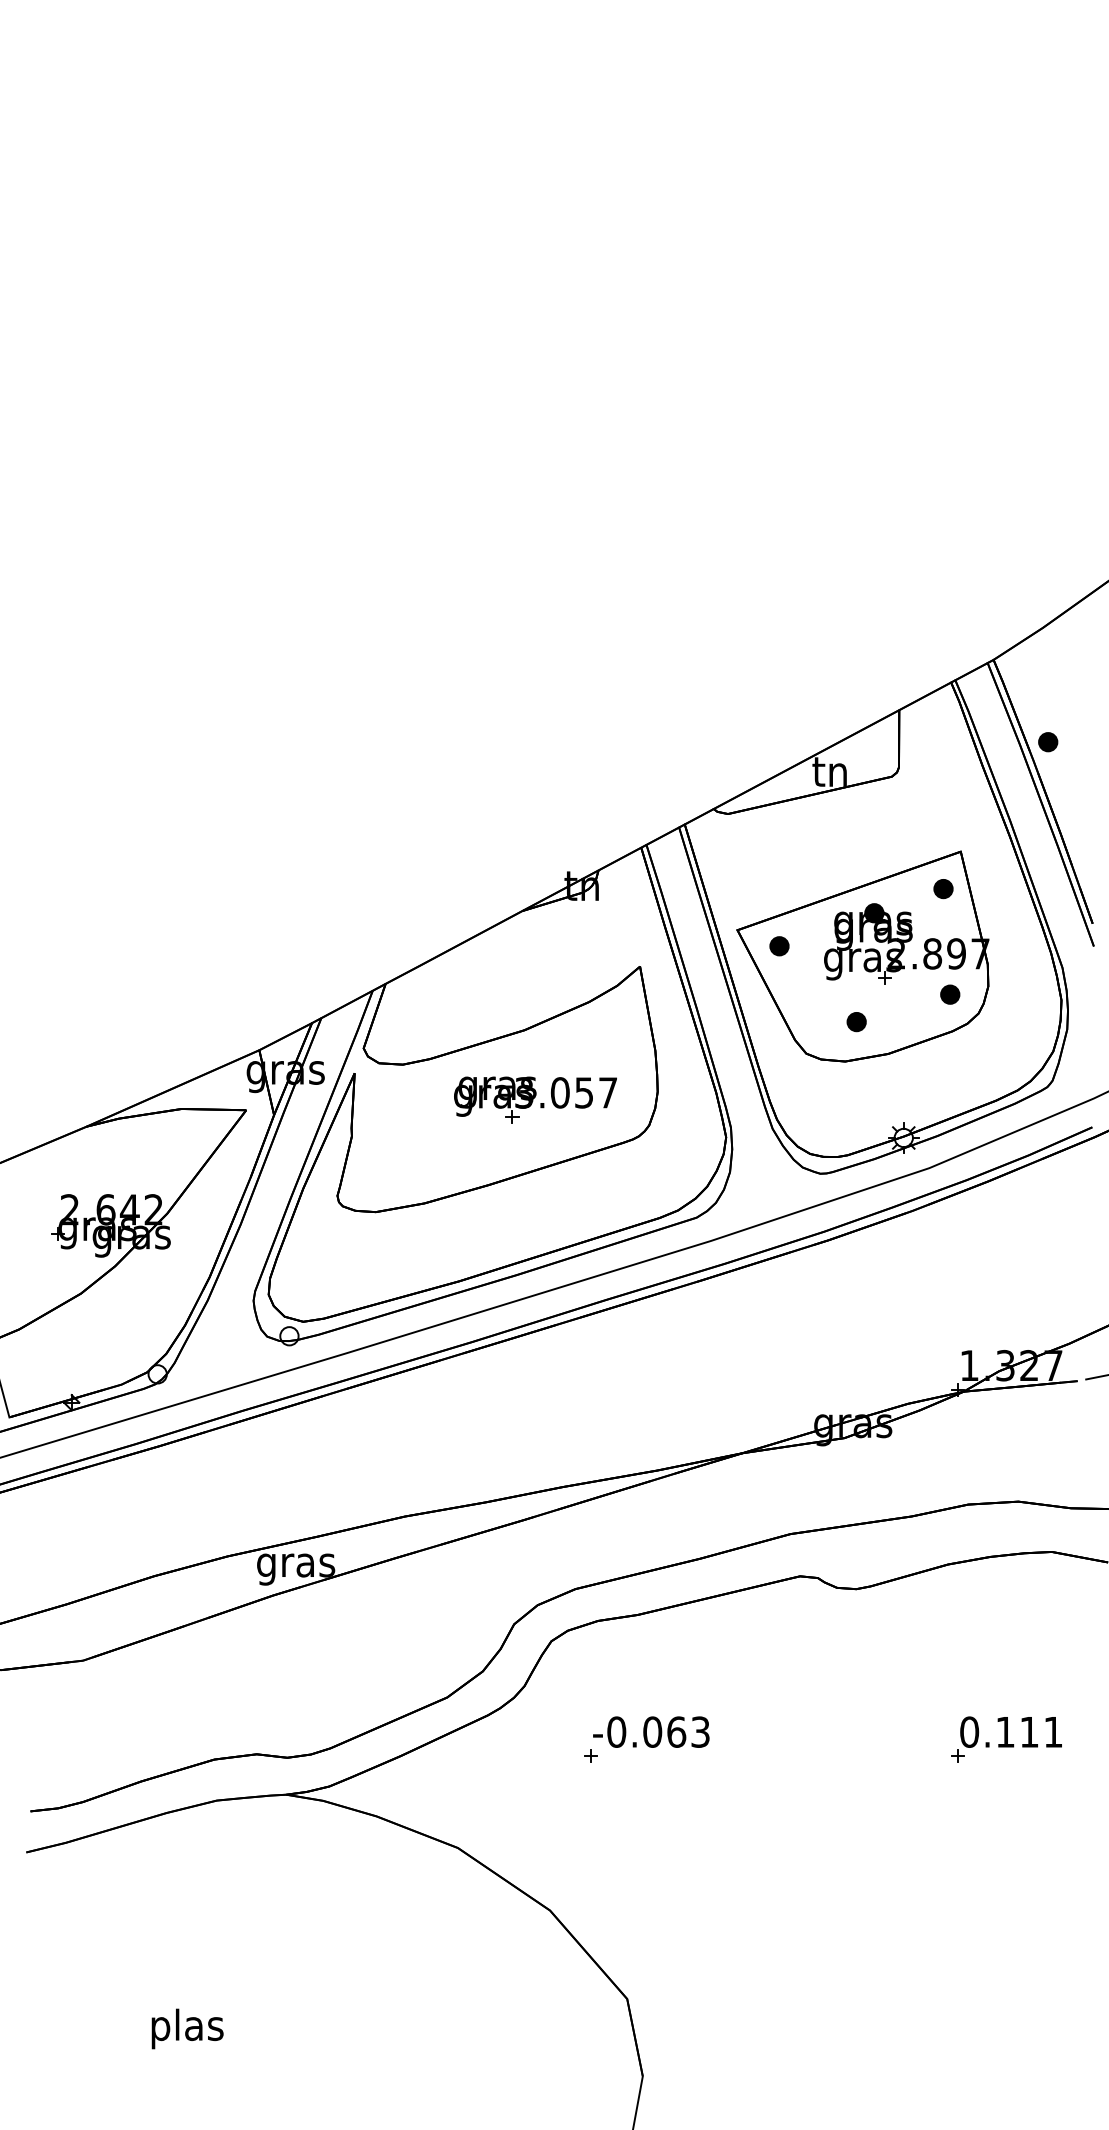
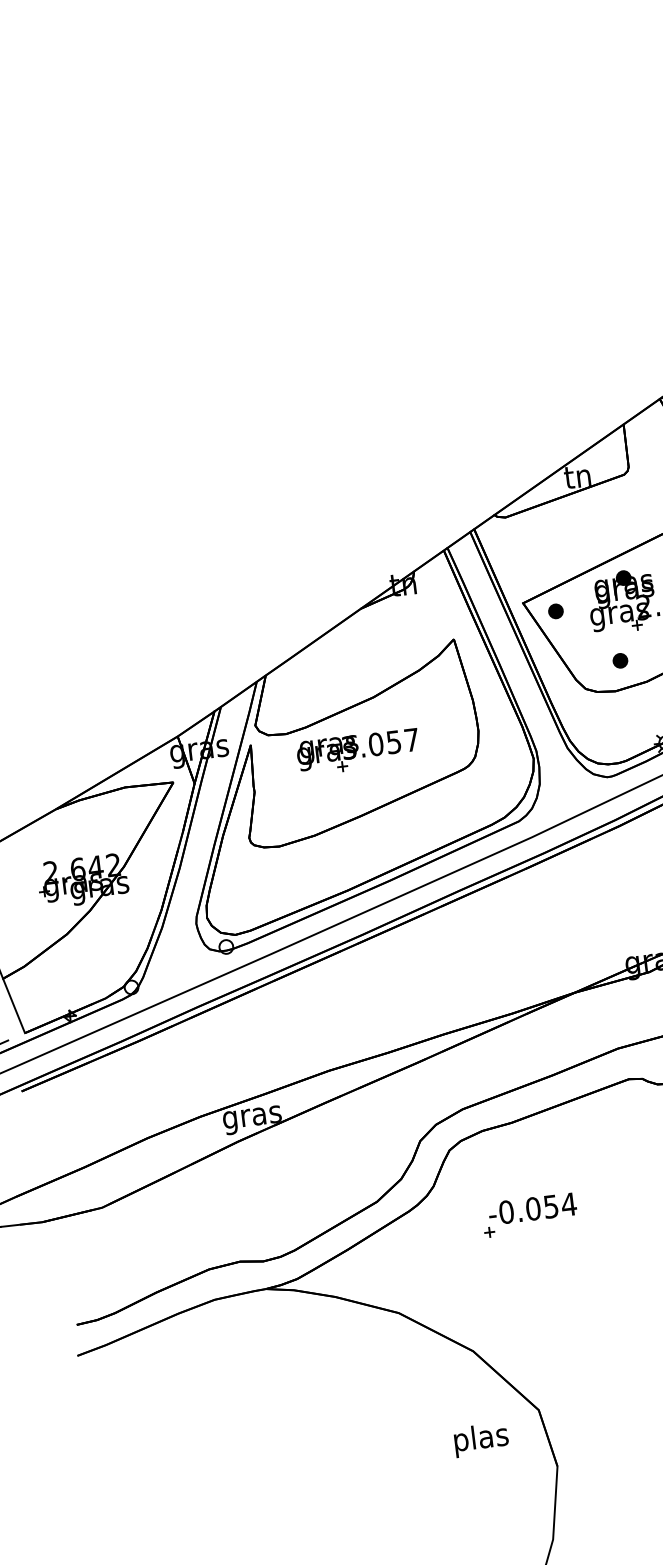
part: (535, 1099) -> (358, 751), moved
text: (688, 1731) -> (559, 1205), -0.063 -> -0.054
text: (187, 2028) -> (481, 1439), moved

